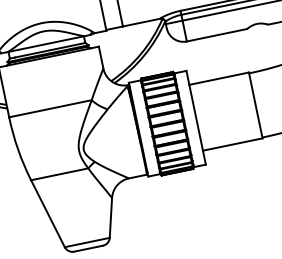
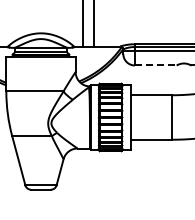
line: (216, 35) -> (155, 65), solid -> dashed

